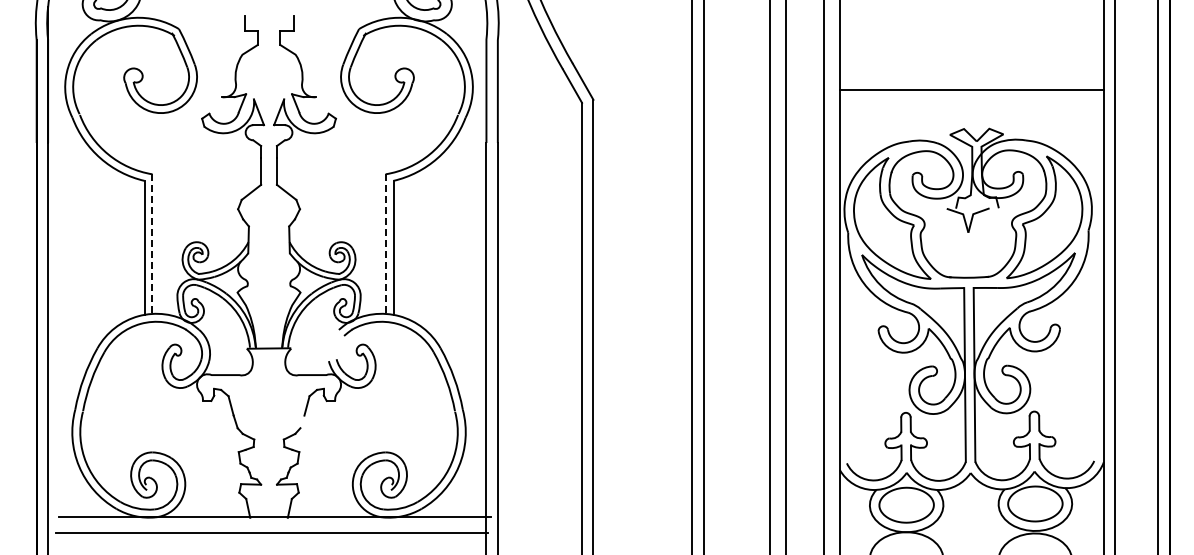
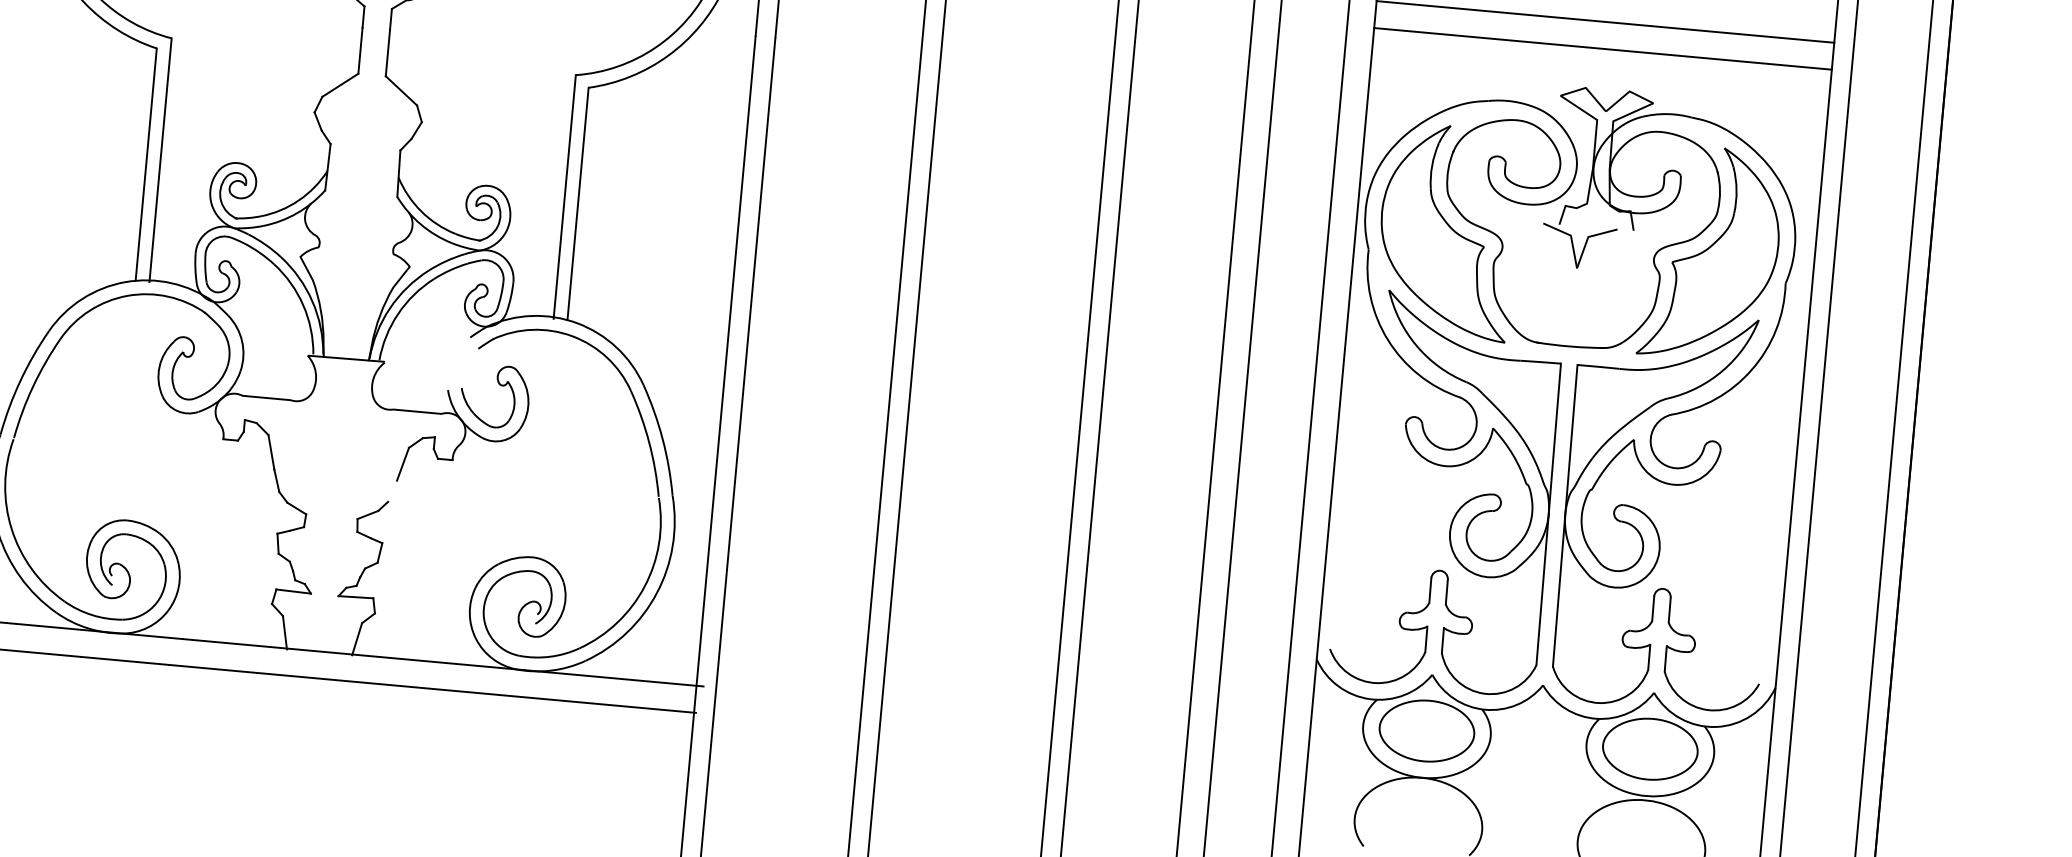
line: (971, 105) -> (1602, 48), added
line: (152, 245) -> (160, 161), dashed -> solid
line: (385, 245) -> (564, 198), dashed -> solid

